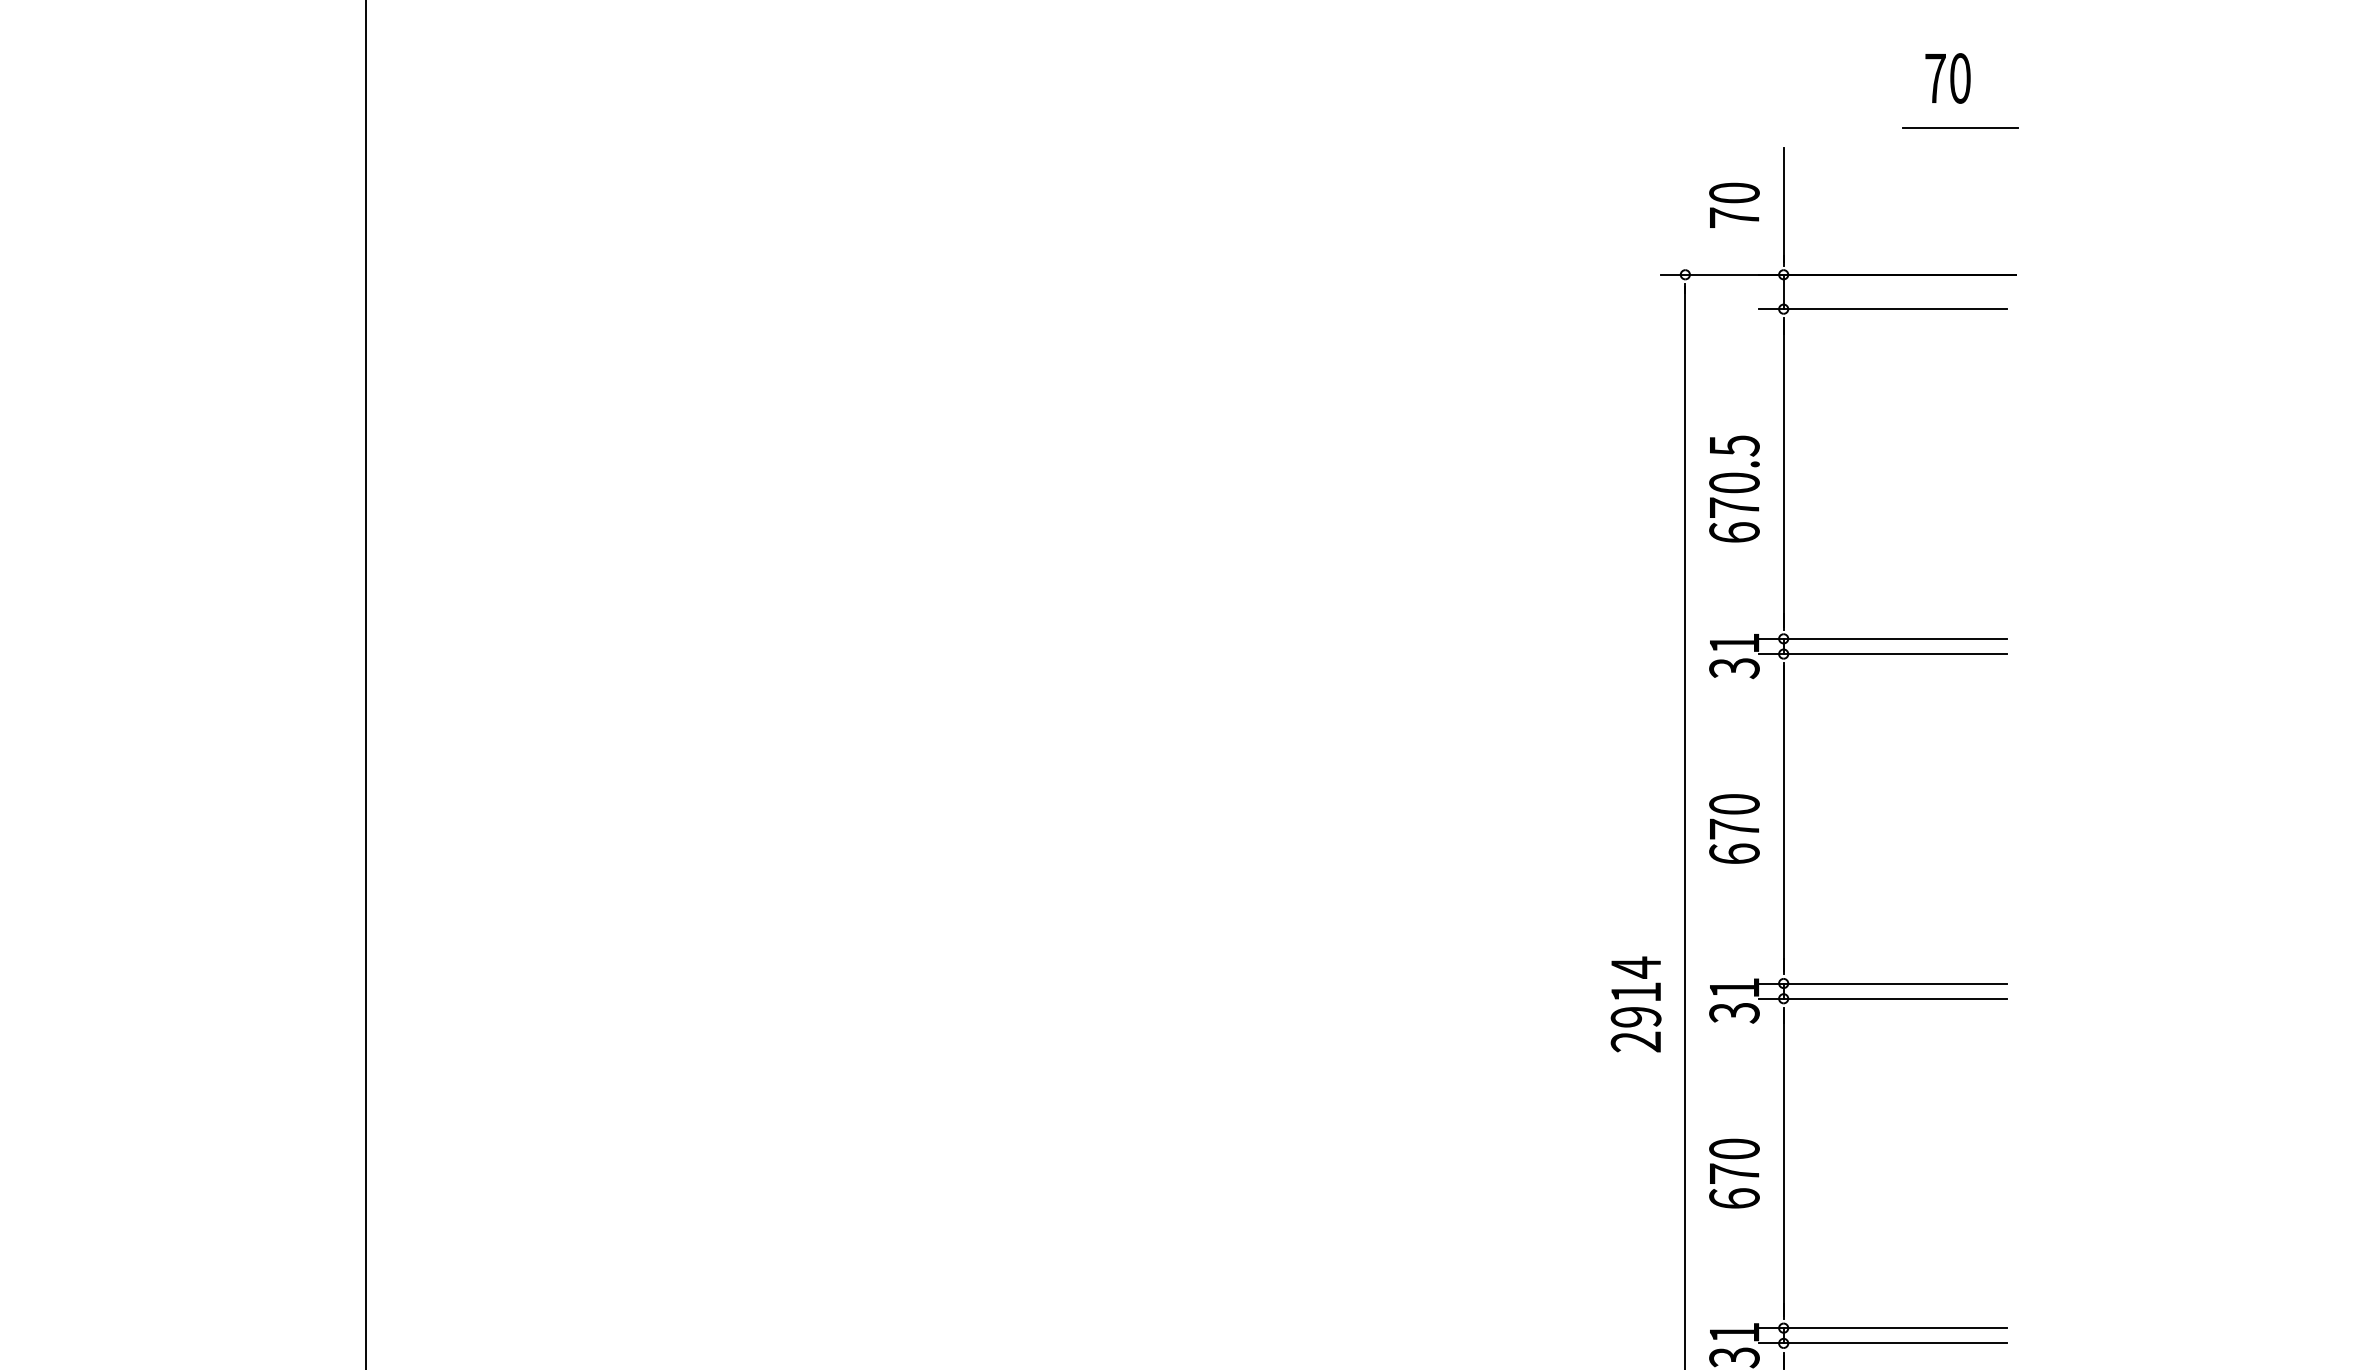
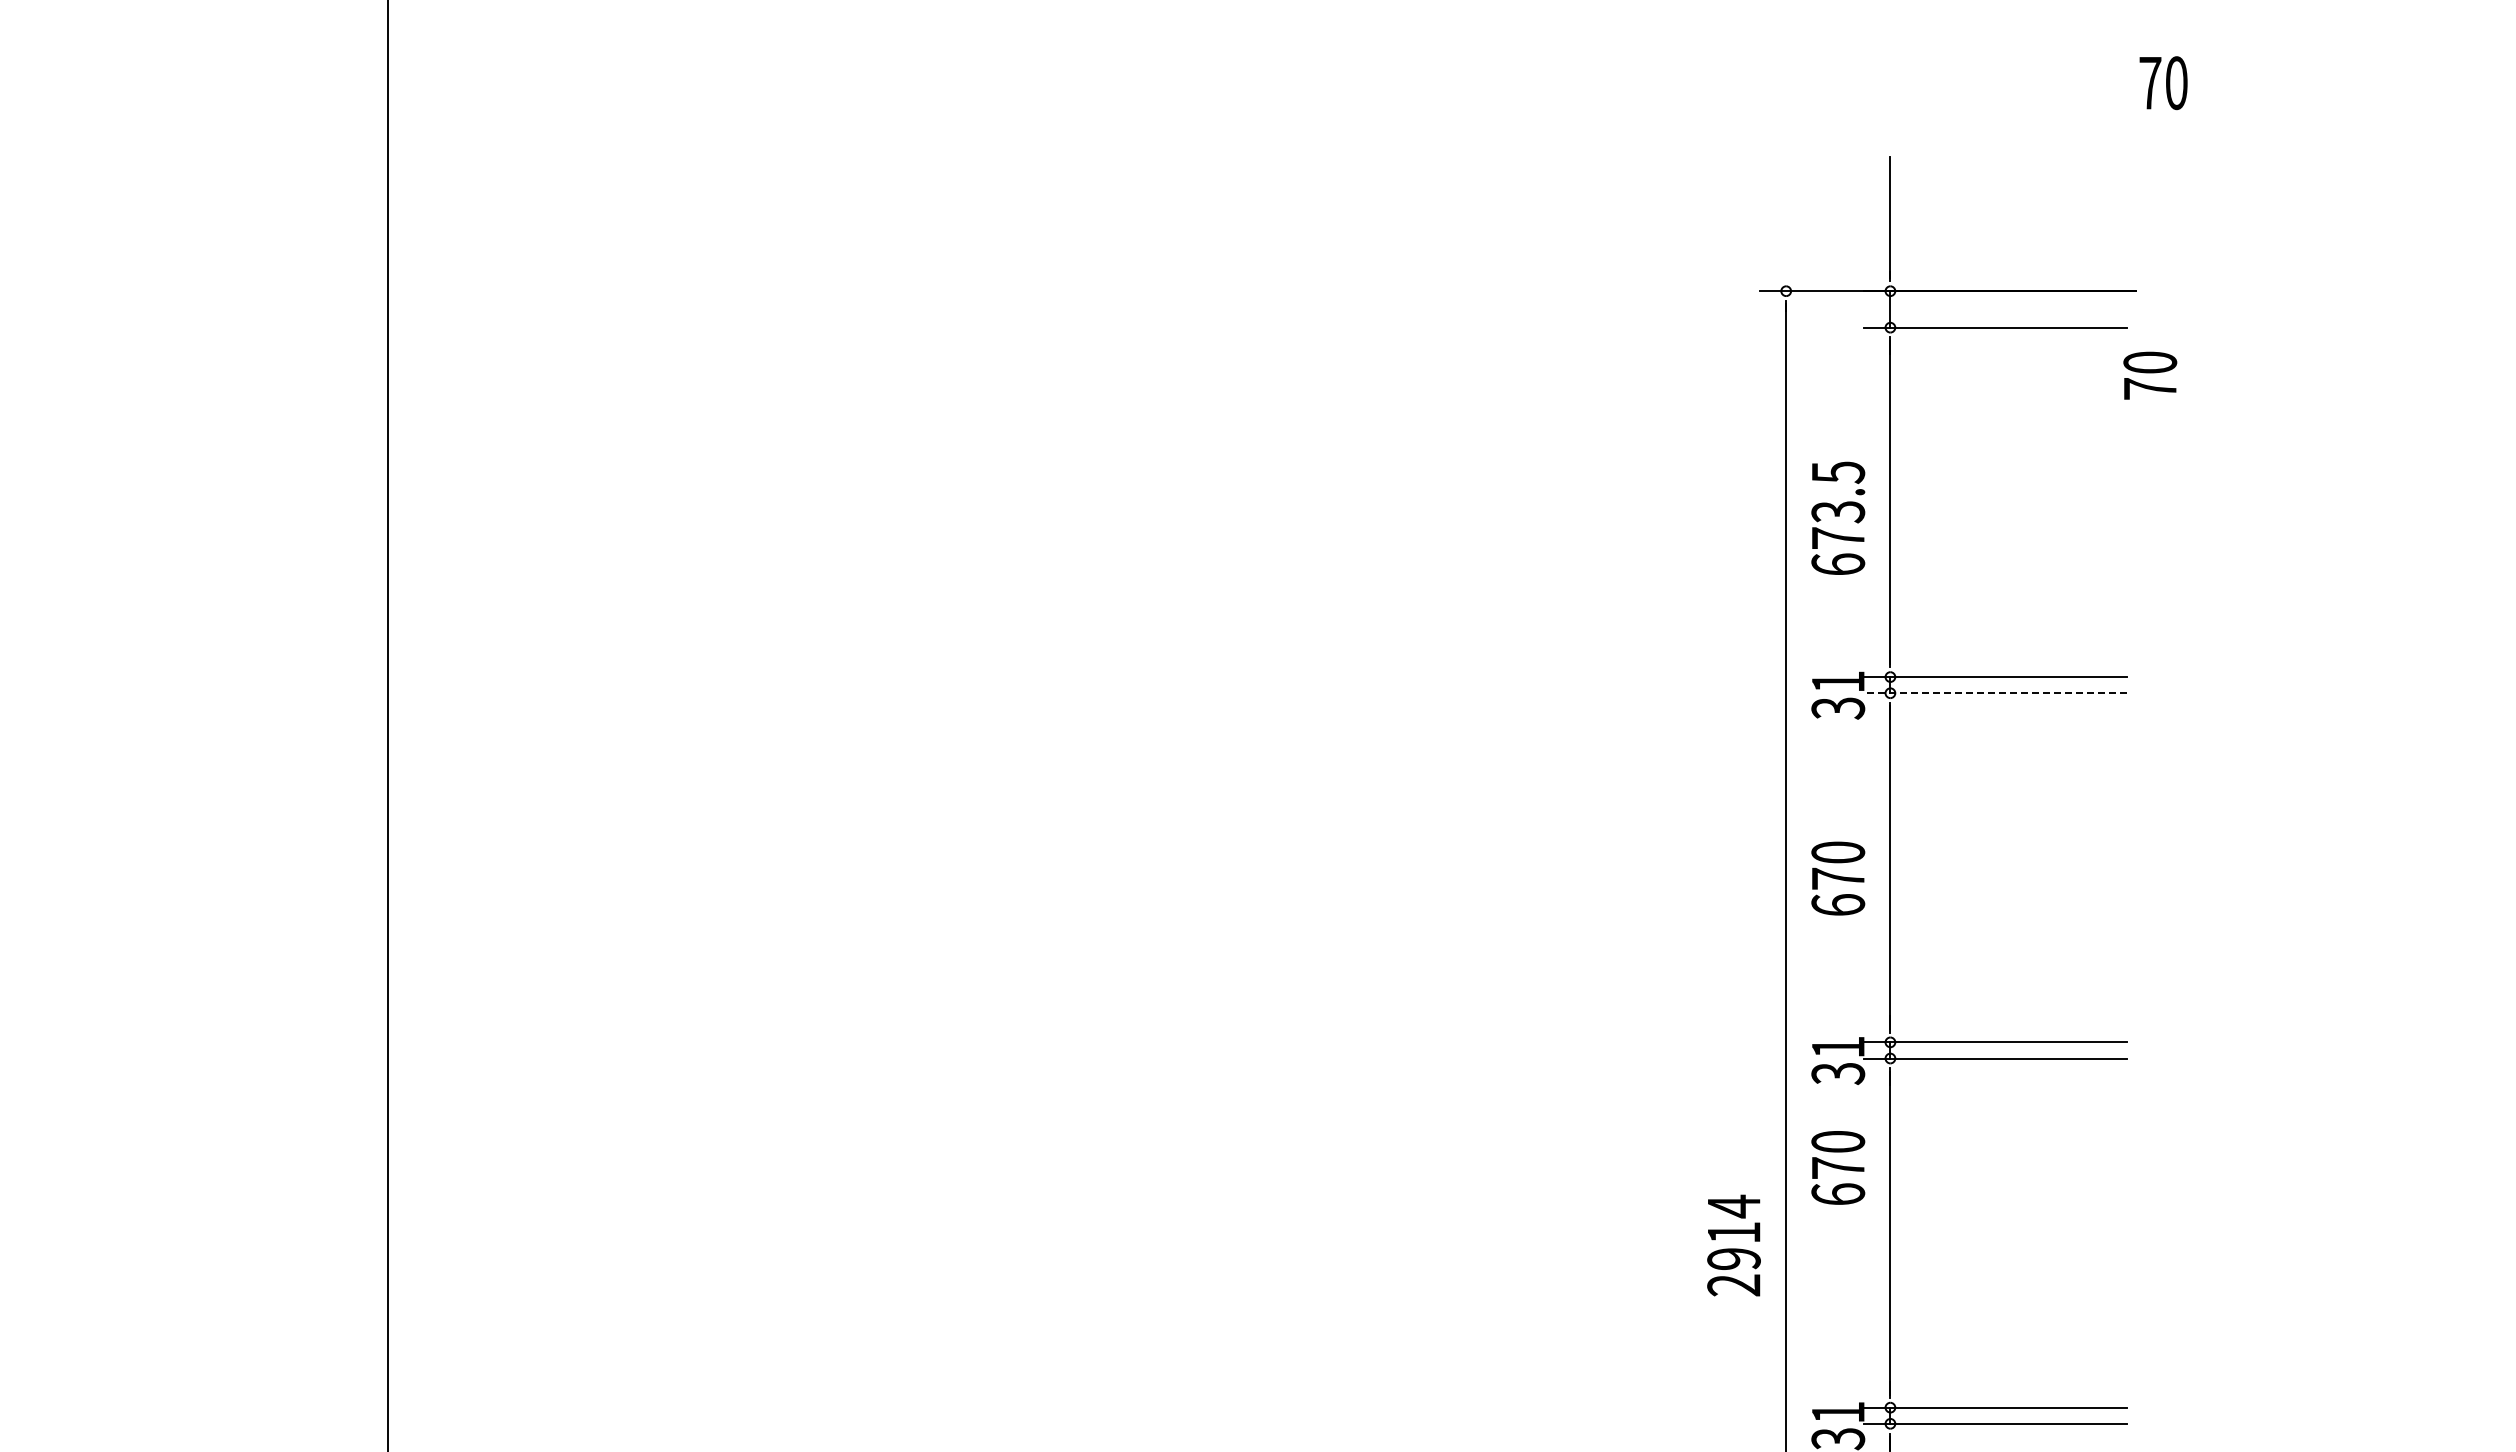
text: (1947, 78) -> (2163, 83), moved
line: (1960, 126) -> (2077, 134), removed
text: (1734, 205) -> (2150, 375), moved
text: (1734, 483) -> (1838, 512), 670.5 -> 673.5
line: (1882, 654) -> (1995, 693), solid -> dashed
text: (1635, 1004) -> (1733, 1245), moved
text: (1734, 1173) -> (1838, 1167), moved

